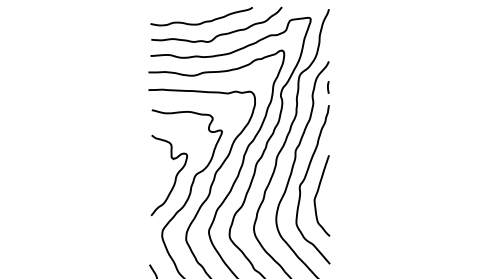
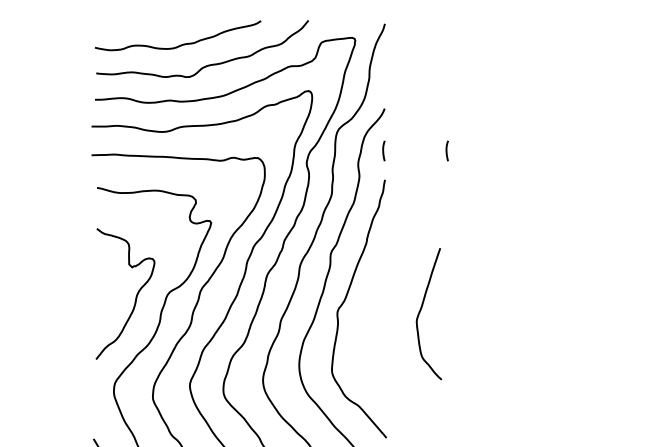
line: (367, 87) -> (447, 151), added
curve: (317, 194) -> (421, 311), moved

